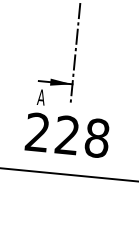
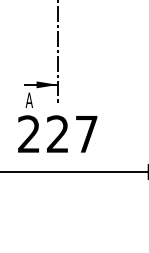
text: (97, 138) -> (86, 134), 228 -> 227

